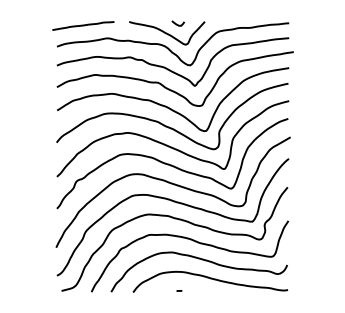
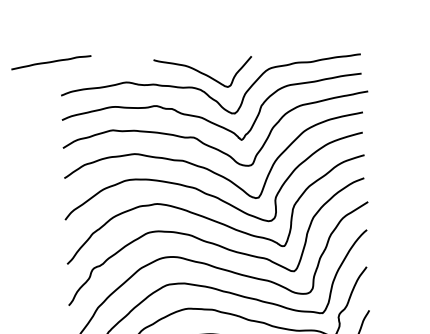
curve: (176, 23) -> (214, 59), removed
line: (83, 25) -> (51, 62), moved

